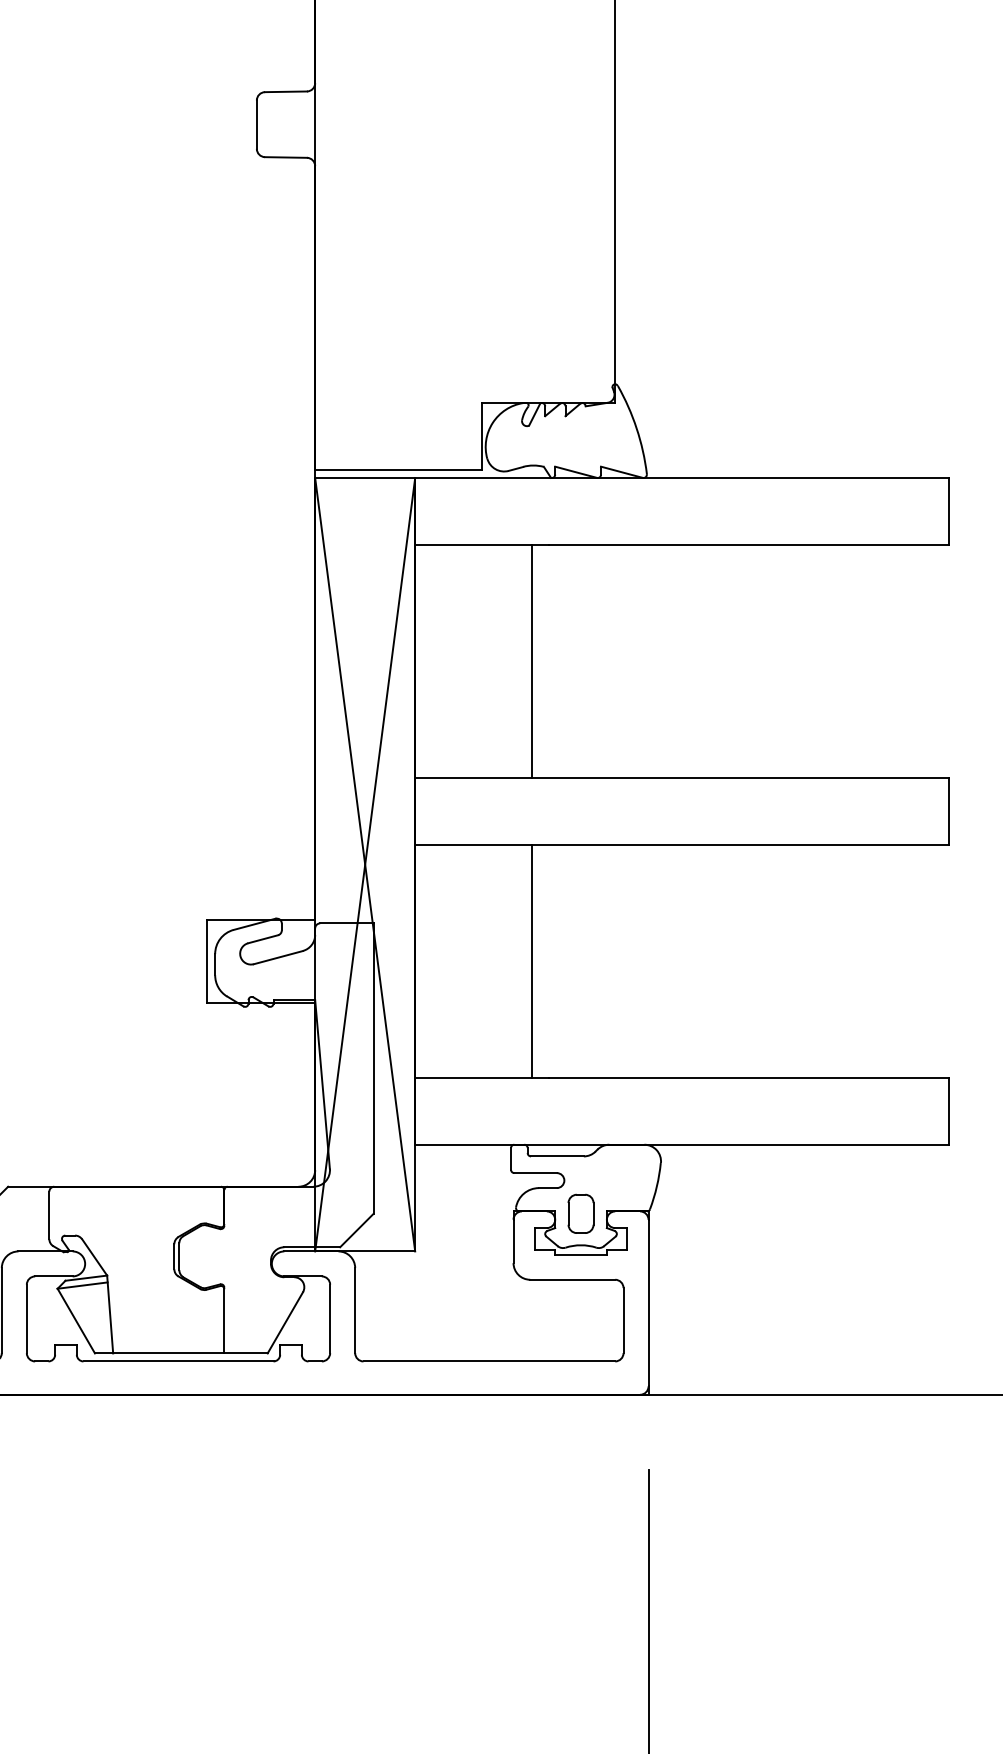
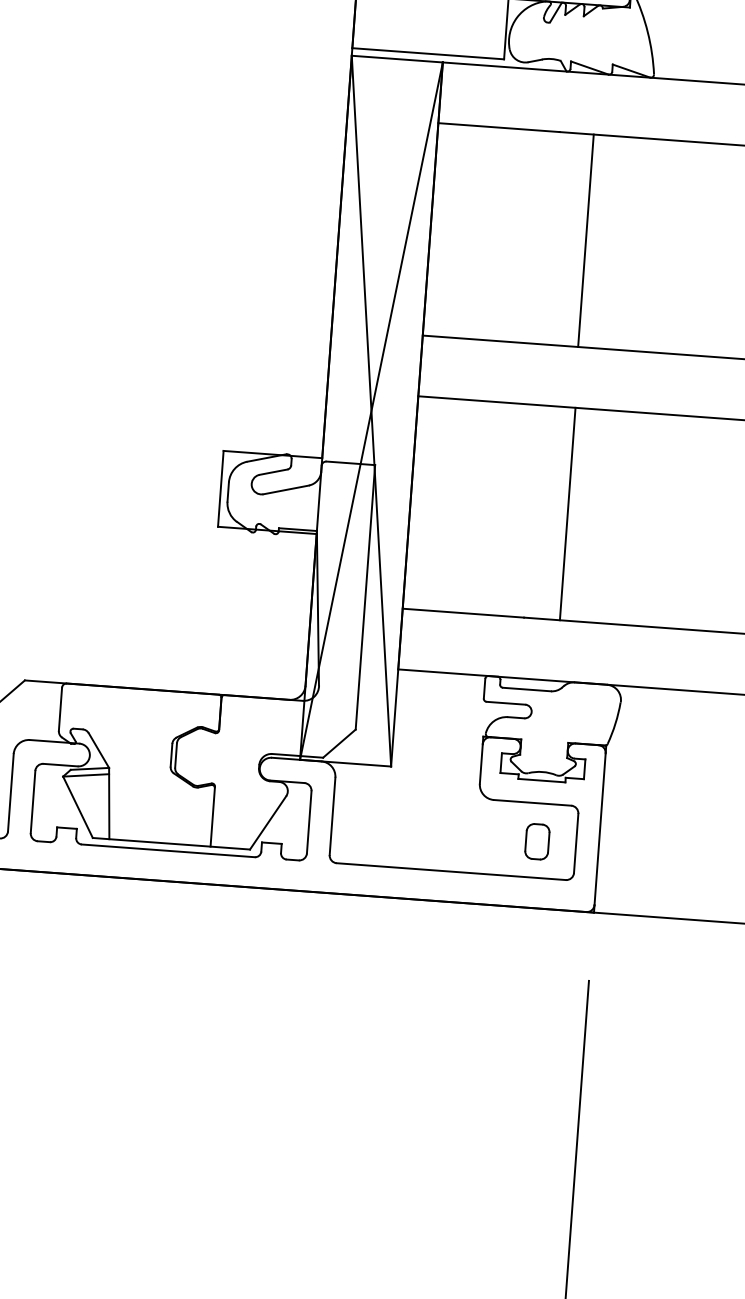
line: (531, 661) -> (585, 240), moved
line: (531, 961) -> (567, 514), moved
part: (580, 1213) -> (536, 841), moved

